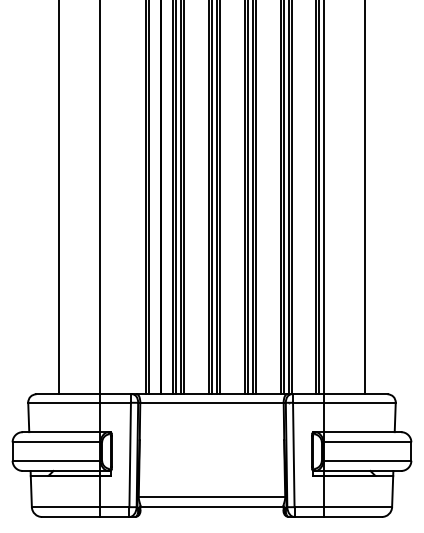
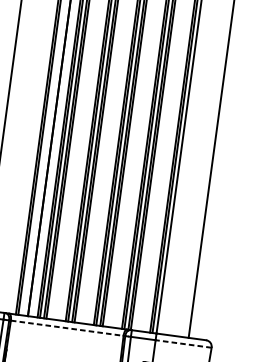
line: (212, 402) -> (67, 328), solid -> dashed
line: (360, 402) -> (183, 343), solid -> dashed

